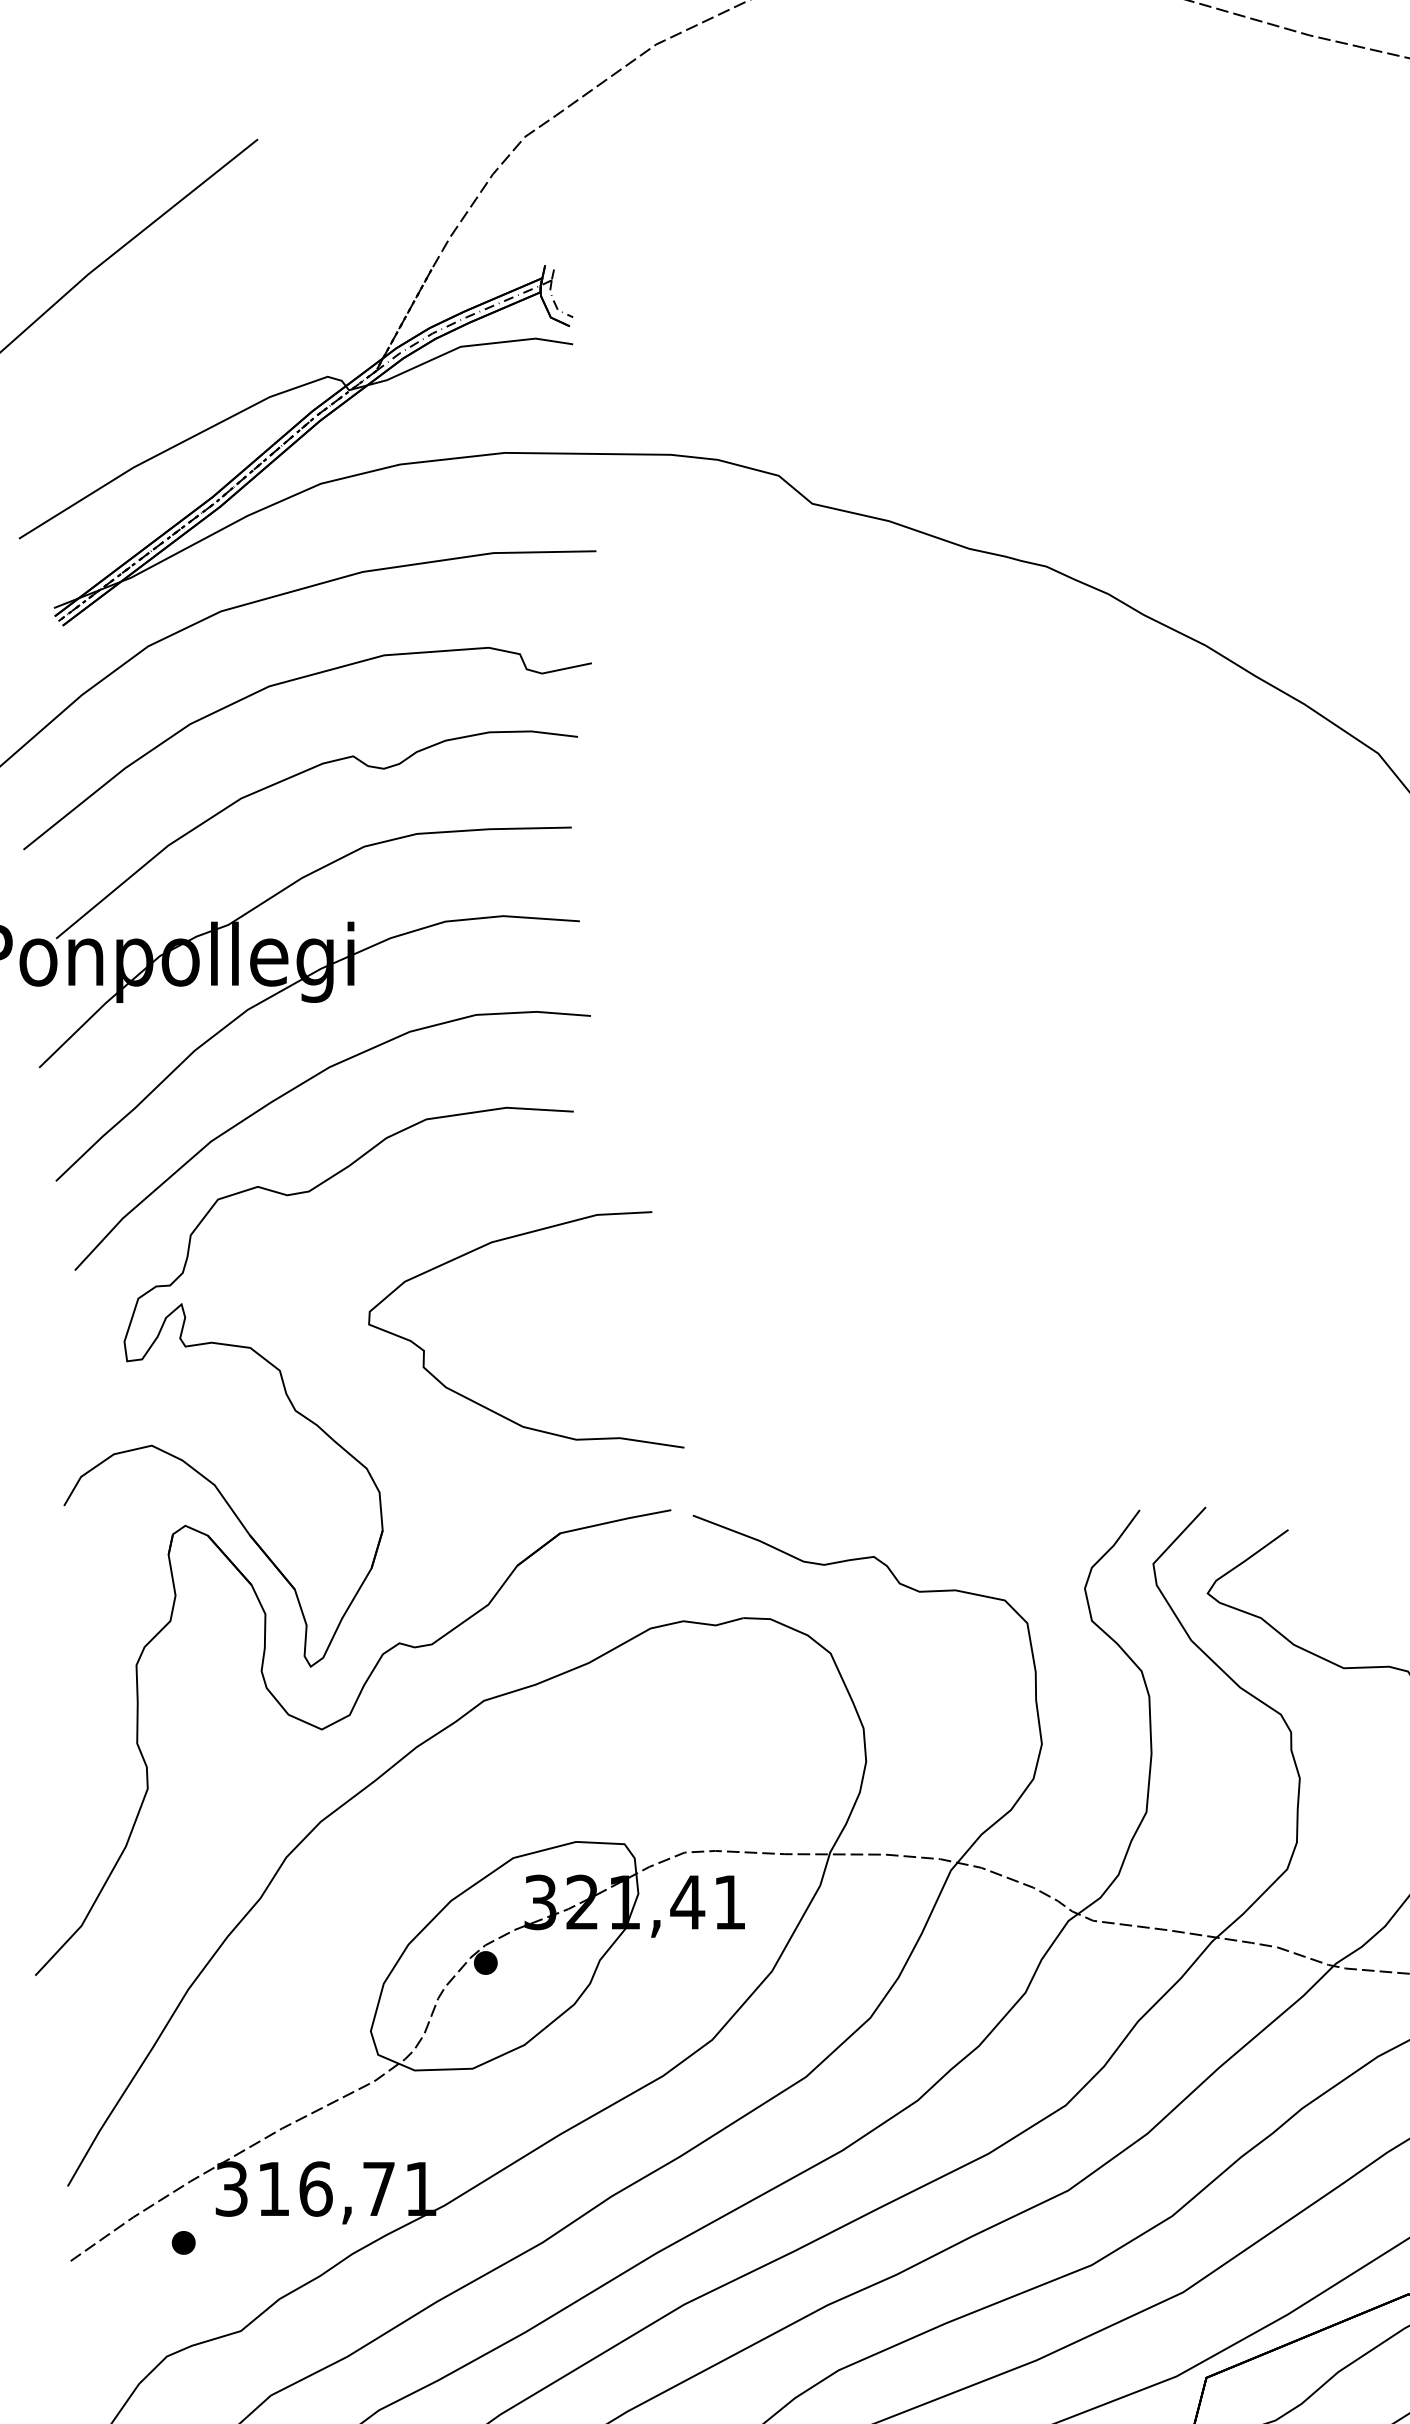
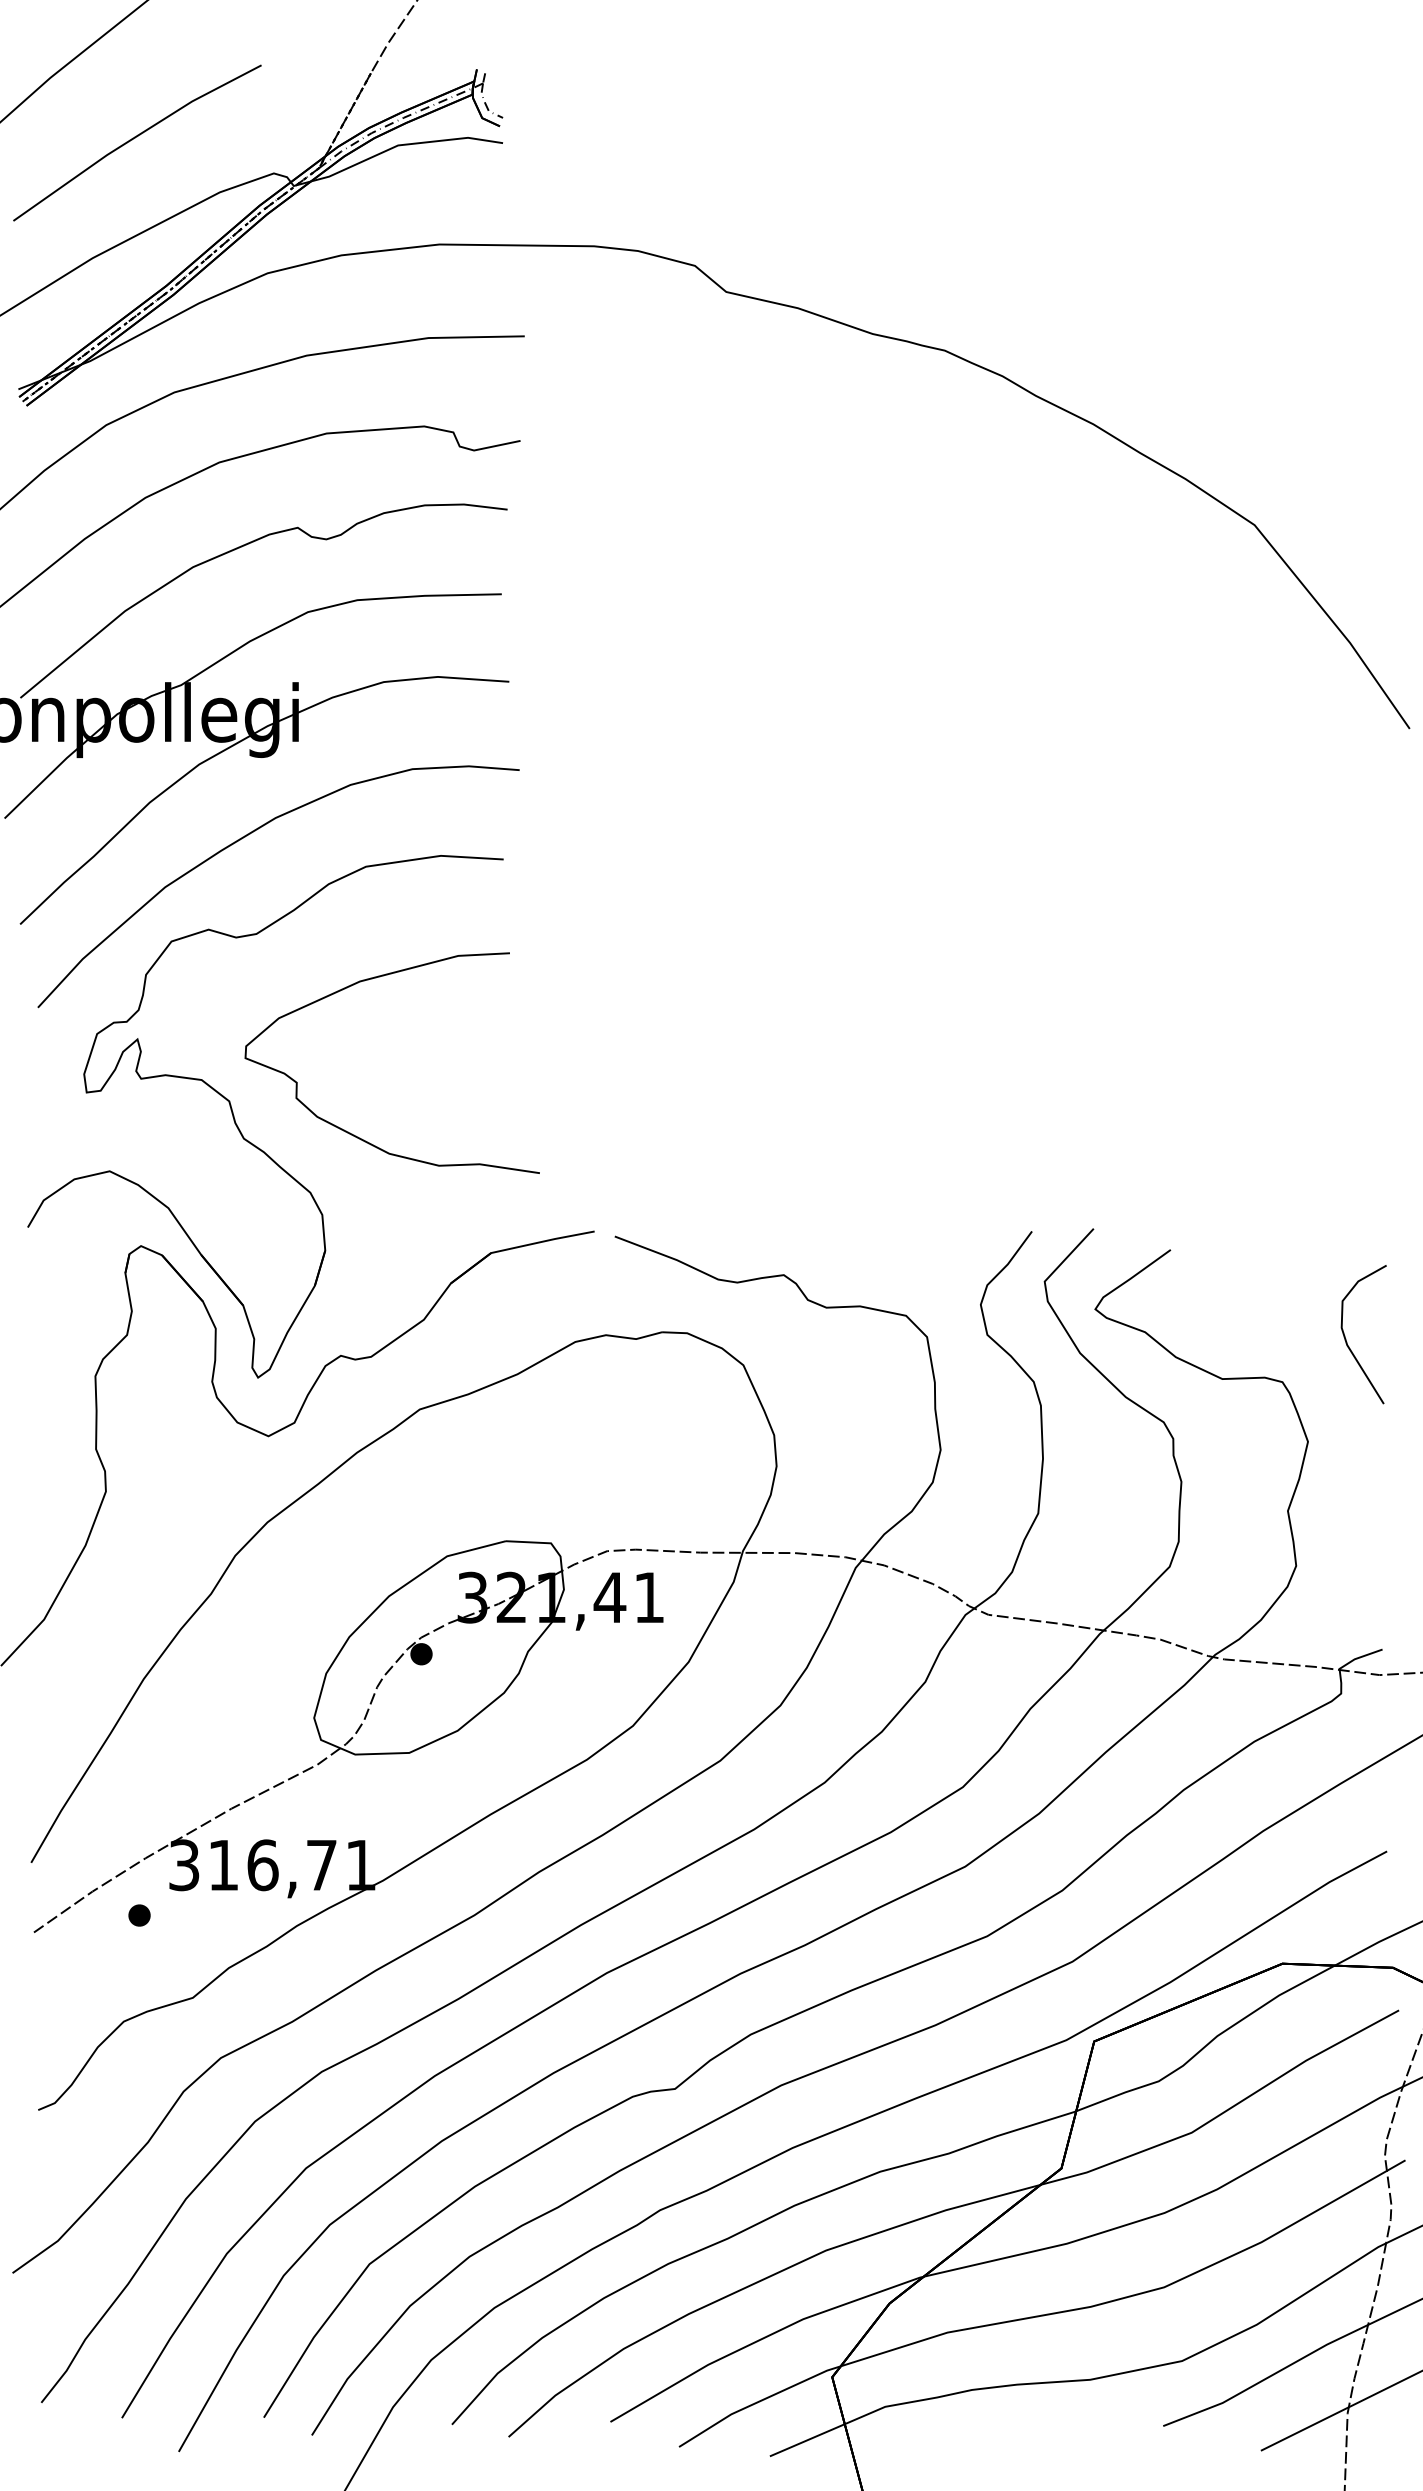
line: (179, 339) -> (135, 138), added
curve: (485, 1406) -> (354, 1134), moved

